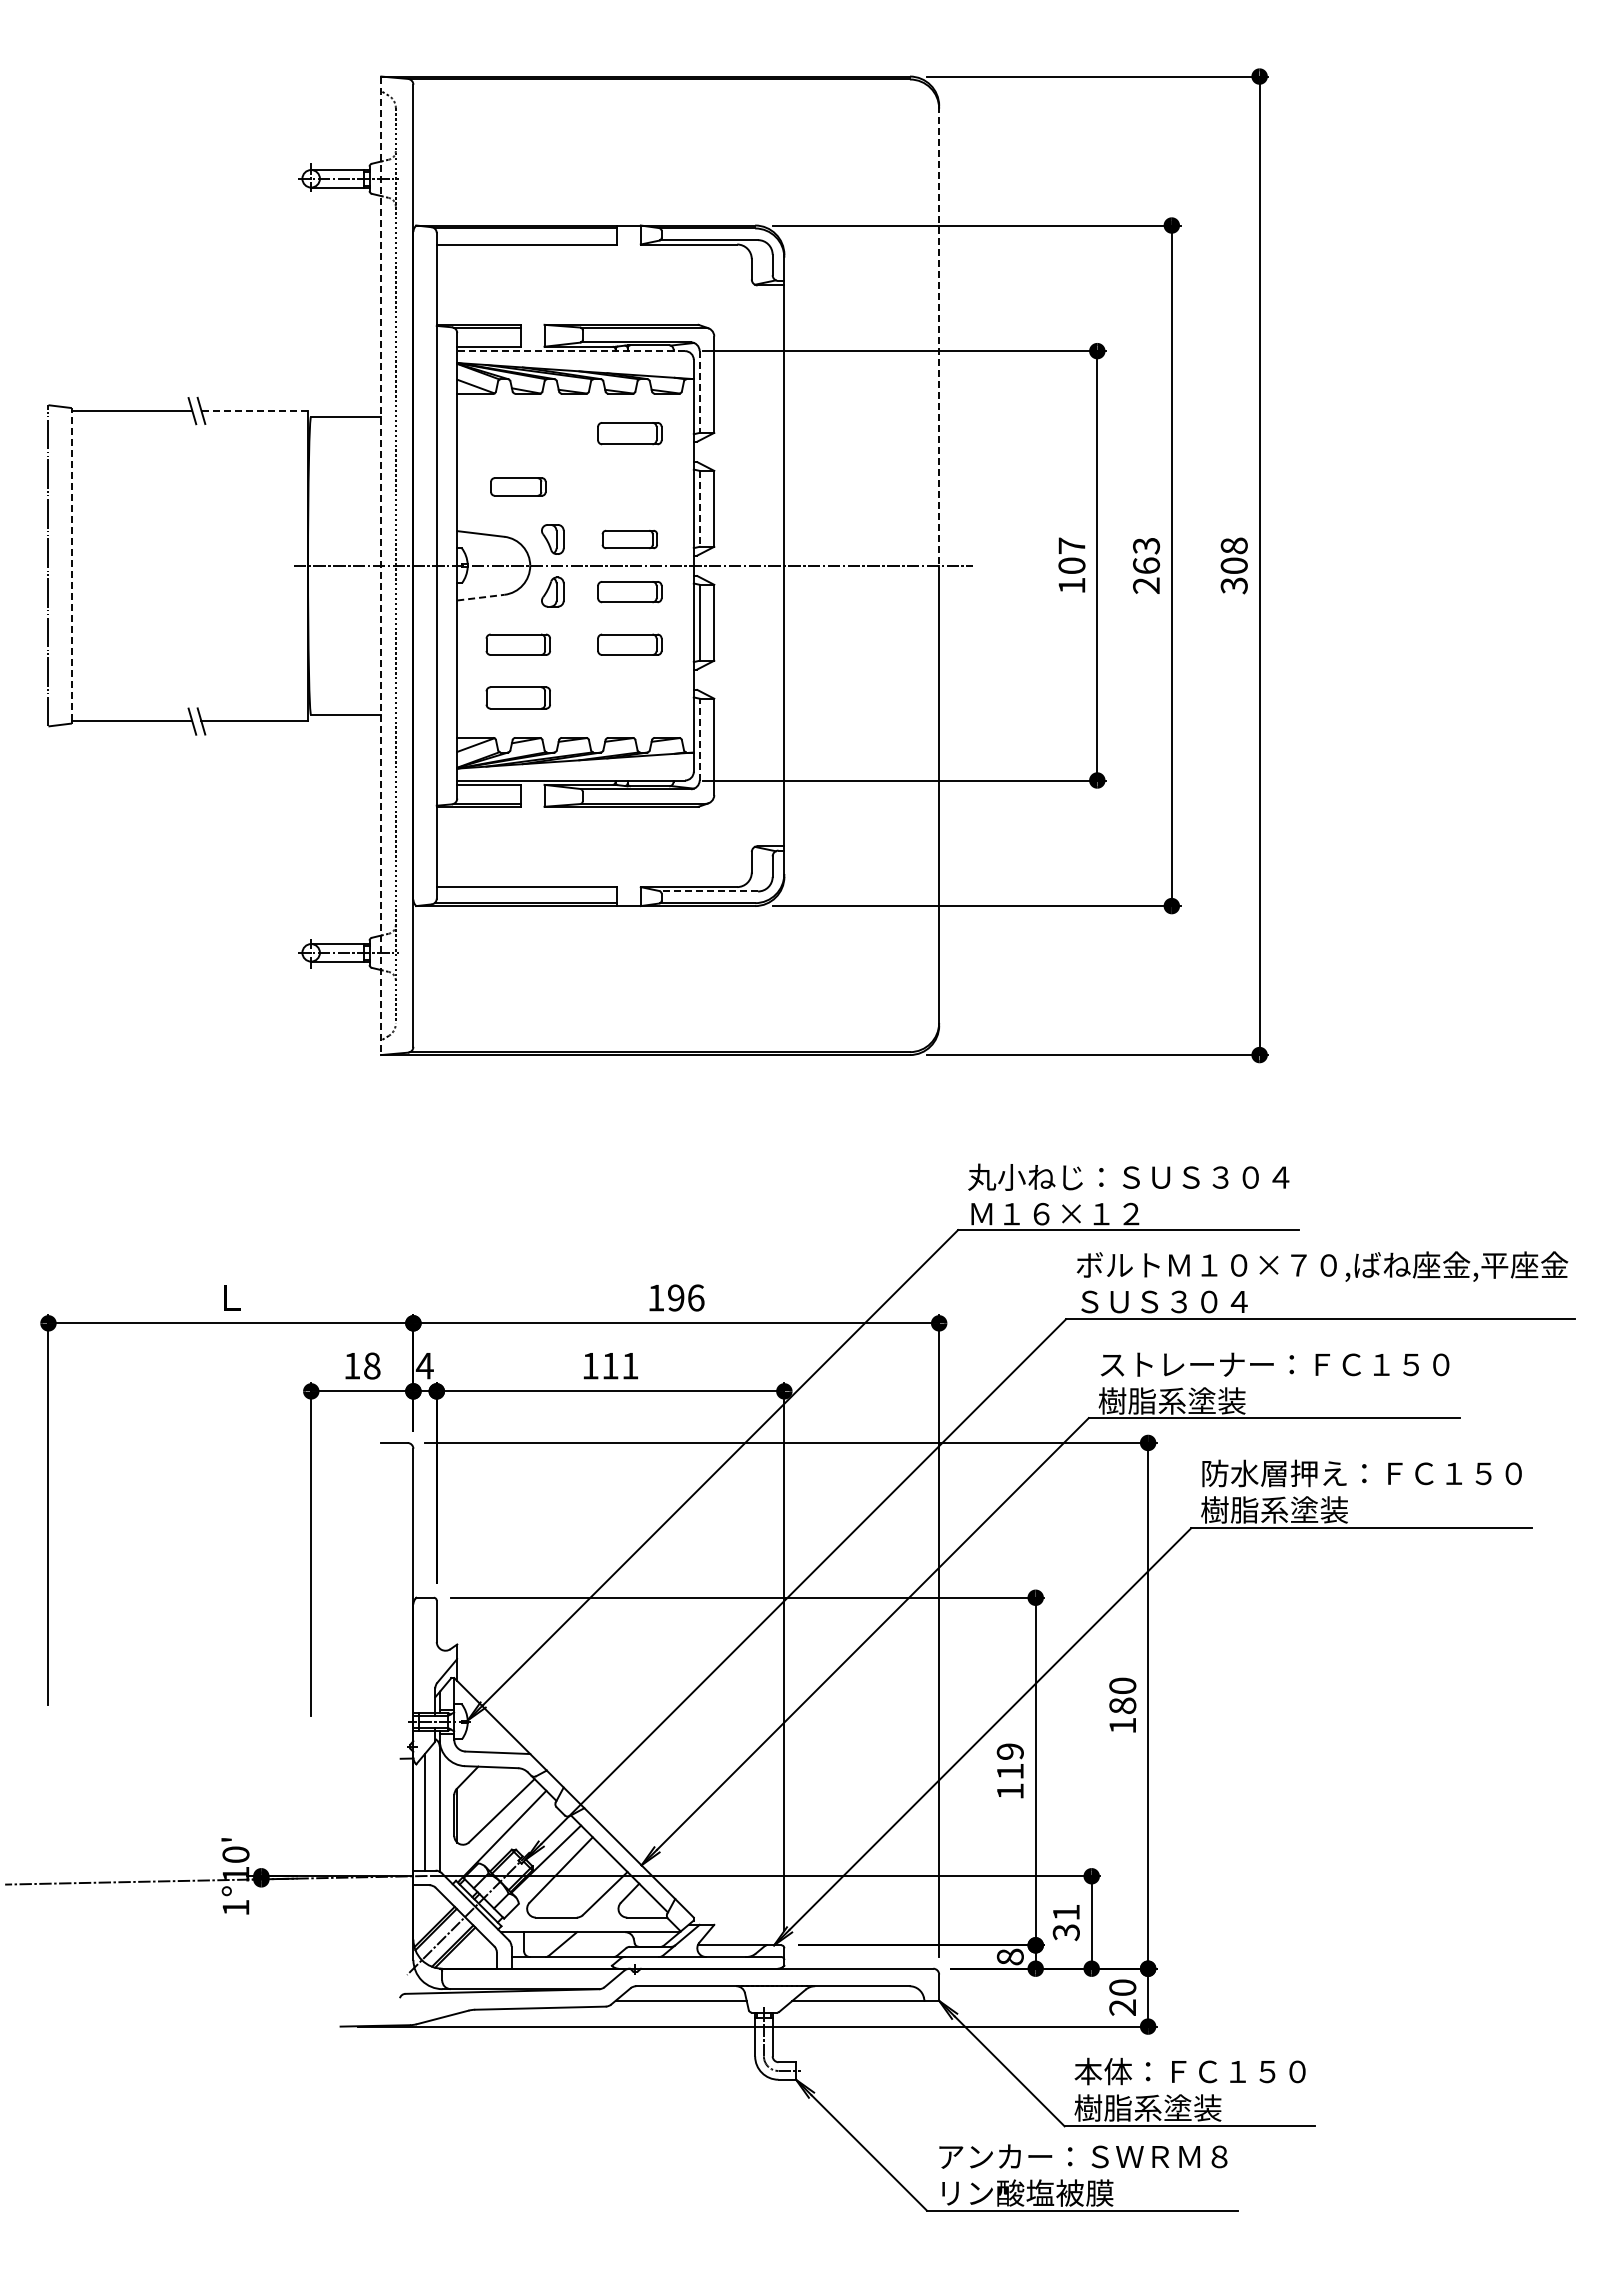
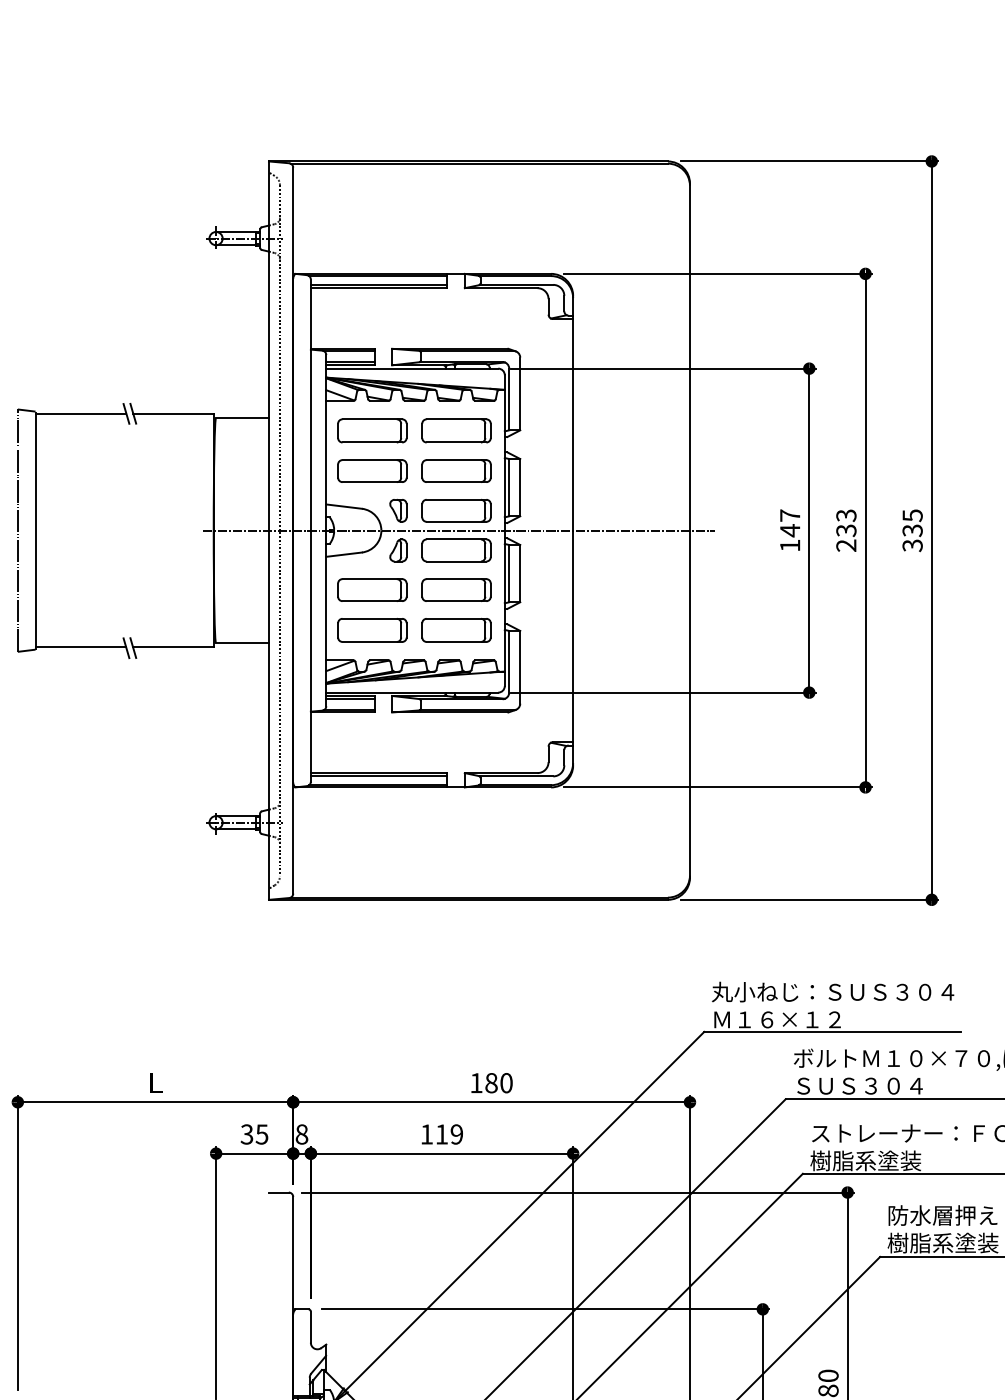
line: (526, 240) -> (378, 285), added
line: (939, 336) -> (690, 357), dashed -> solid
line: (489, 342) -> (350, 362), added
line: (571, 351) -> (412, 368), dashed -> solid
line: (699, 392) -> (509, 399), dashed -> solid
line: (254, 411) -> (173, 414), dashed -> solid
part: (518, 433) -> (372, 430), added
part: (629, 433) -> (456, 430), size x1.43
part: (518, 486) -> (372, 470), size x1.67
part: (629, 486) -> (456, 470), added
line: (699, 508) -> (509, 487), dashed -> solid
part: (629, 539) -> (456, 510), size x1.67
text: (1233, 555) -> (912, 522), 308 -> 335
line: (71, 565) -> (35, 530), dashed -> solid
text: (1071, 565) -> (789, 530), 107 -> 147
text: (1146, 565) -> (846, 530), 263 -> 233
line: (381, 566) -> (269, 531), dashed -> solid
part: (629, 591) -> (456, 550), size x1.43
line: (480, 597) -> (343, 554), dashed -> solid
part: (518, 644) -> (372, 590), size x1.43
part: (629, 644) -> (456, 590), size x1.43
part: (518, 697) -> (372, 630), size x1.43
part: (629, 697) -> (456, 630), added
line: (699, 739) -> (509, 661), dashed -> solid
line: (489, 789) -> (350, 699), added
line: (526, 891) -> (378, 776), added
line: (709, 891) -> (516, 776), dashed -> solid
text: (686, 1297) -> (499, 1082), 196 -> 180
text: (361, 1365) -> (254, 1134), 18 -> 35
text: (424, 1365) -> (301, 1134), 4 -> 8
text: (630, 1365) -> (457, 1134), 111 -> 119

